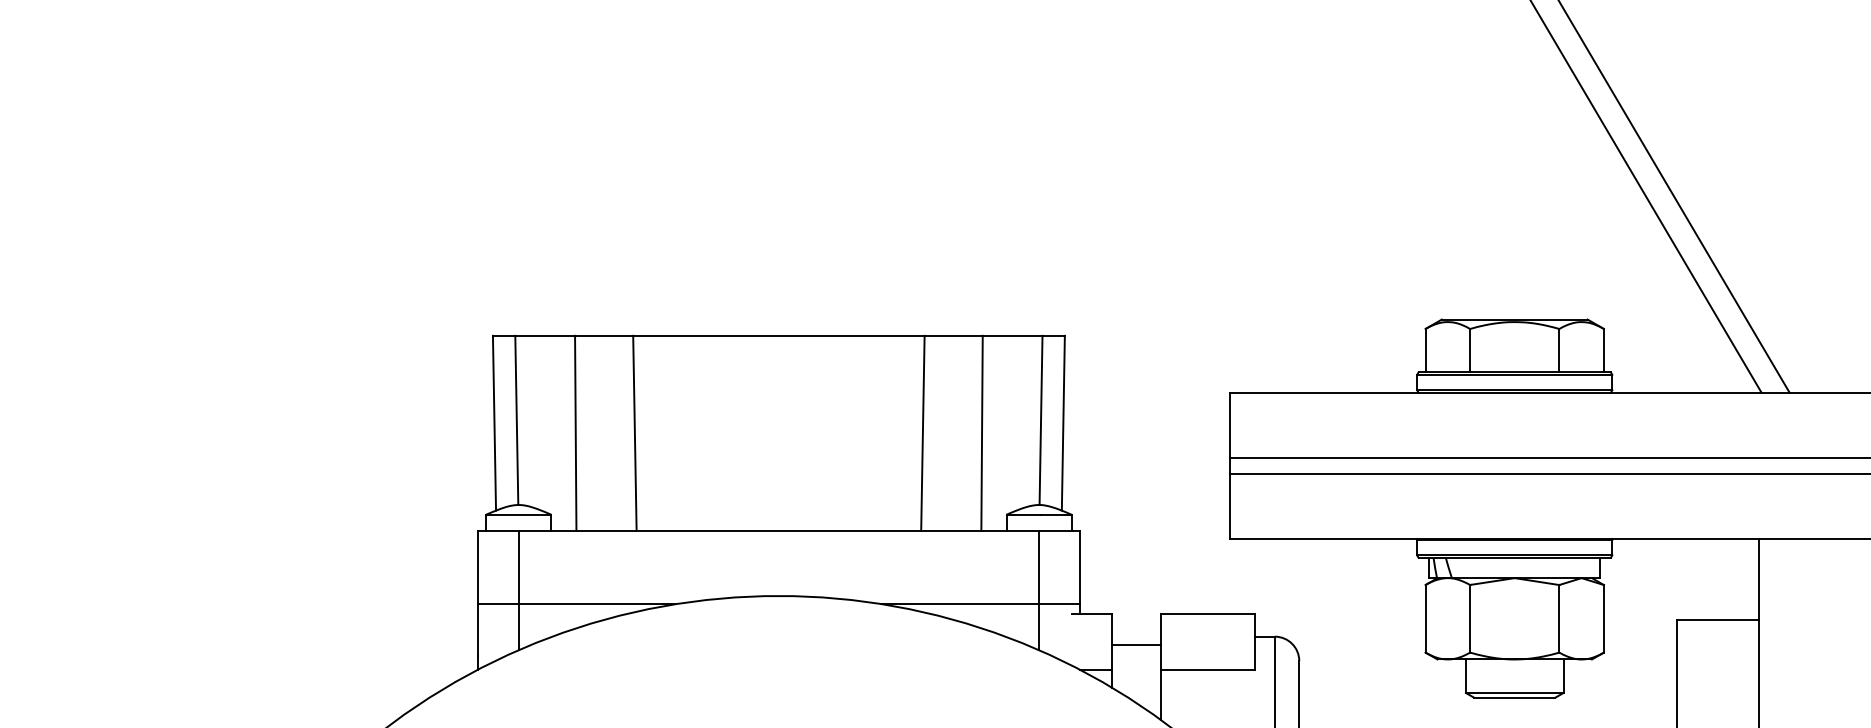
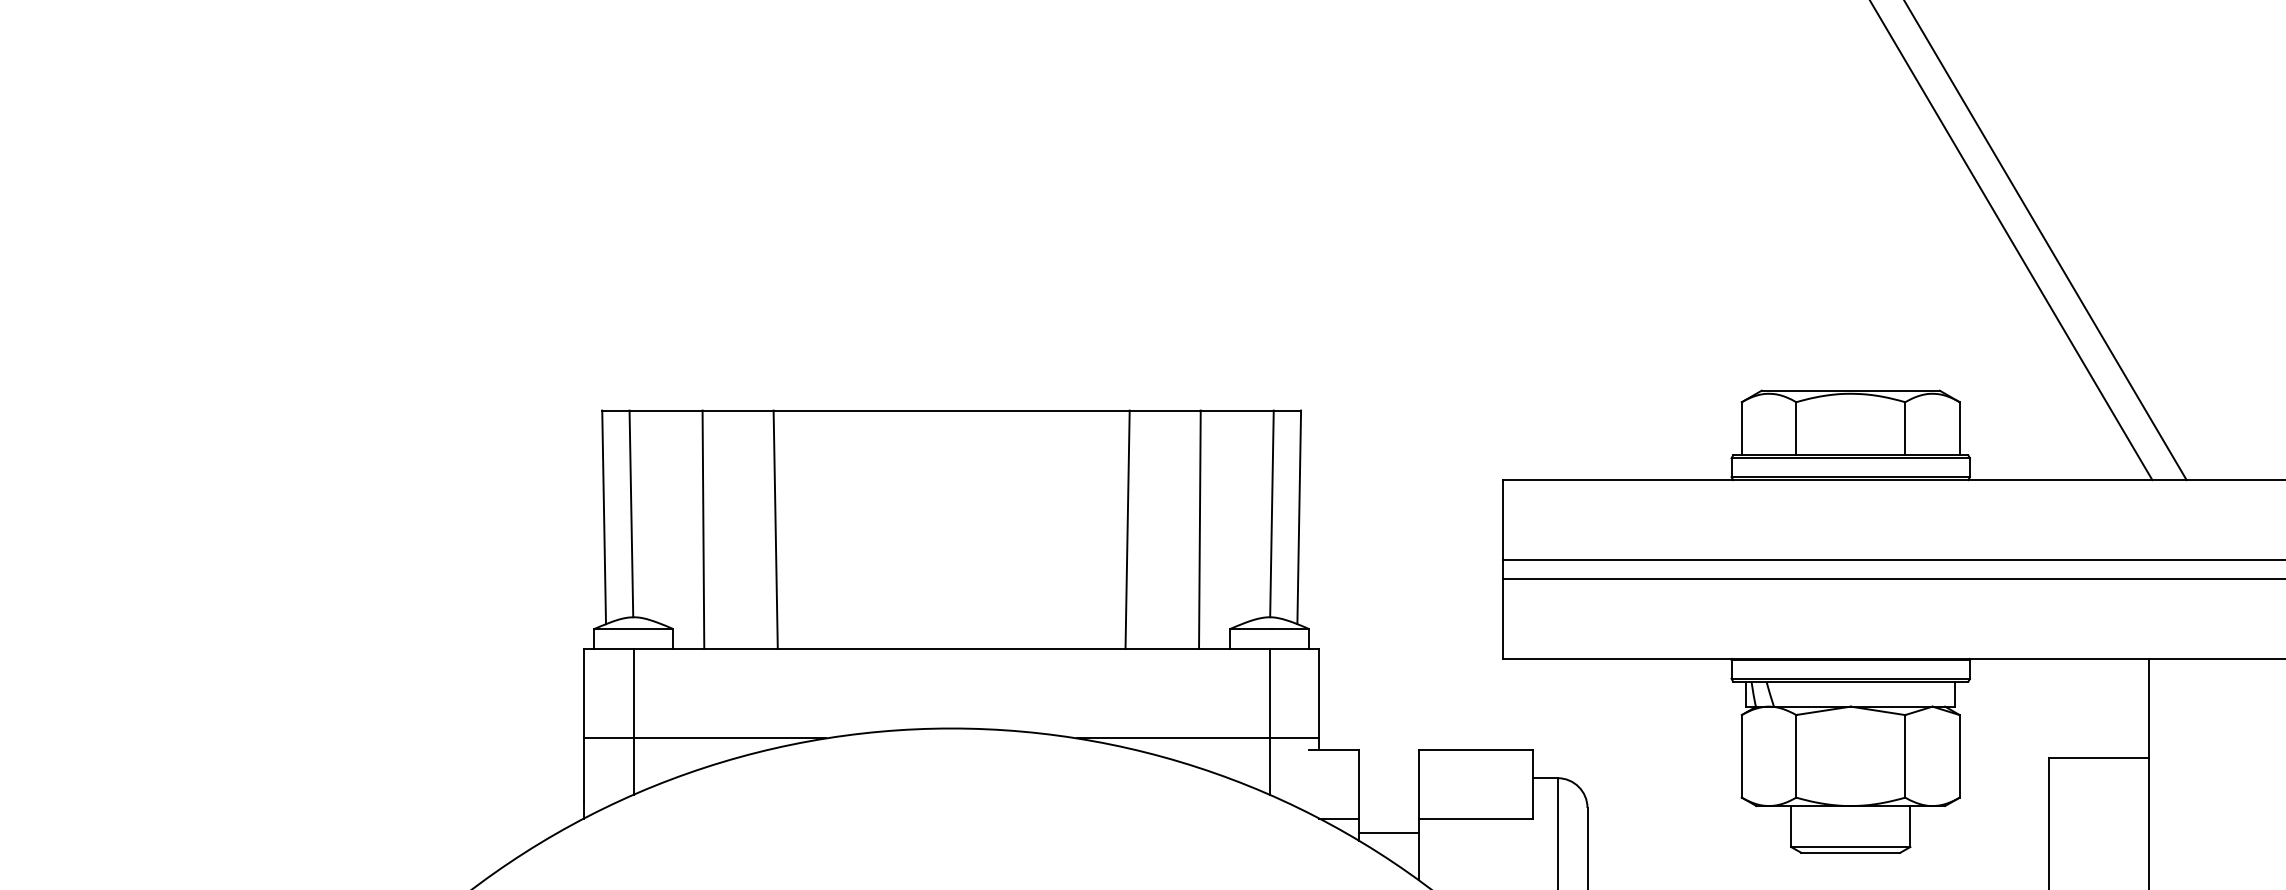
line: (1136, 645) -> (1388, 833), moved

